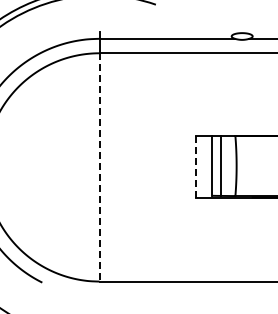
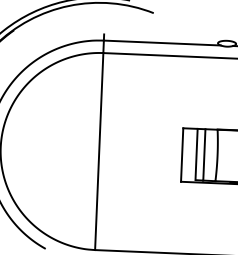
line: (99, 167) -> (99, 151), dashed -> solid
line: (195, 167) -> (182, 155), dashed -> solid

